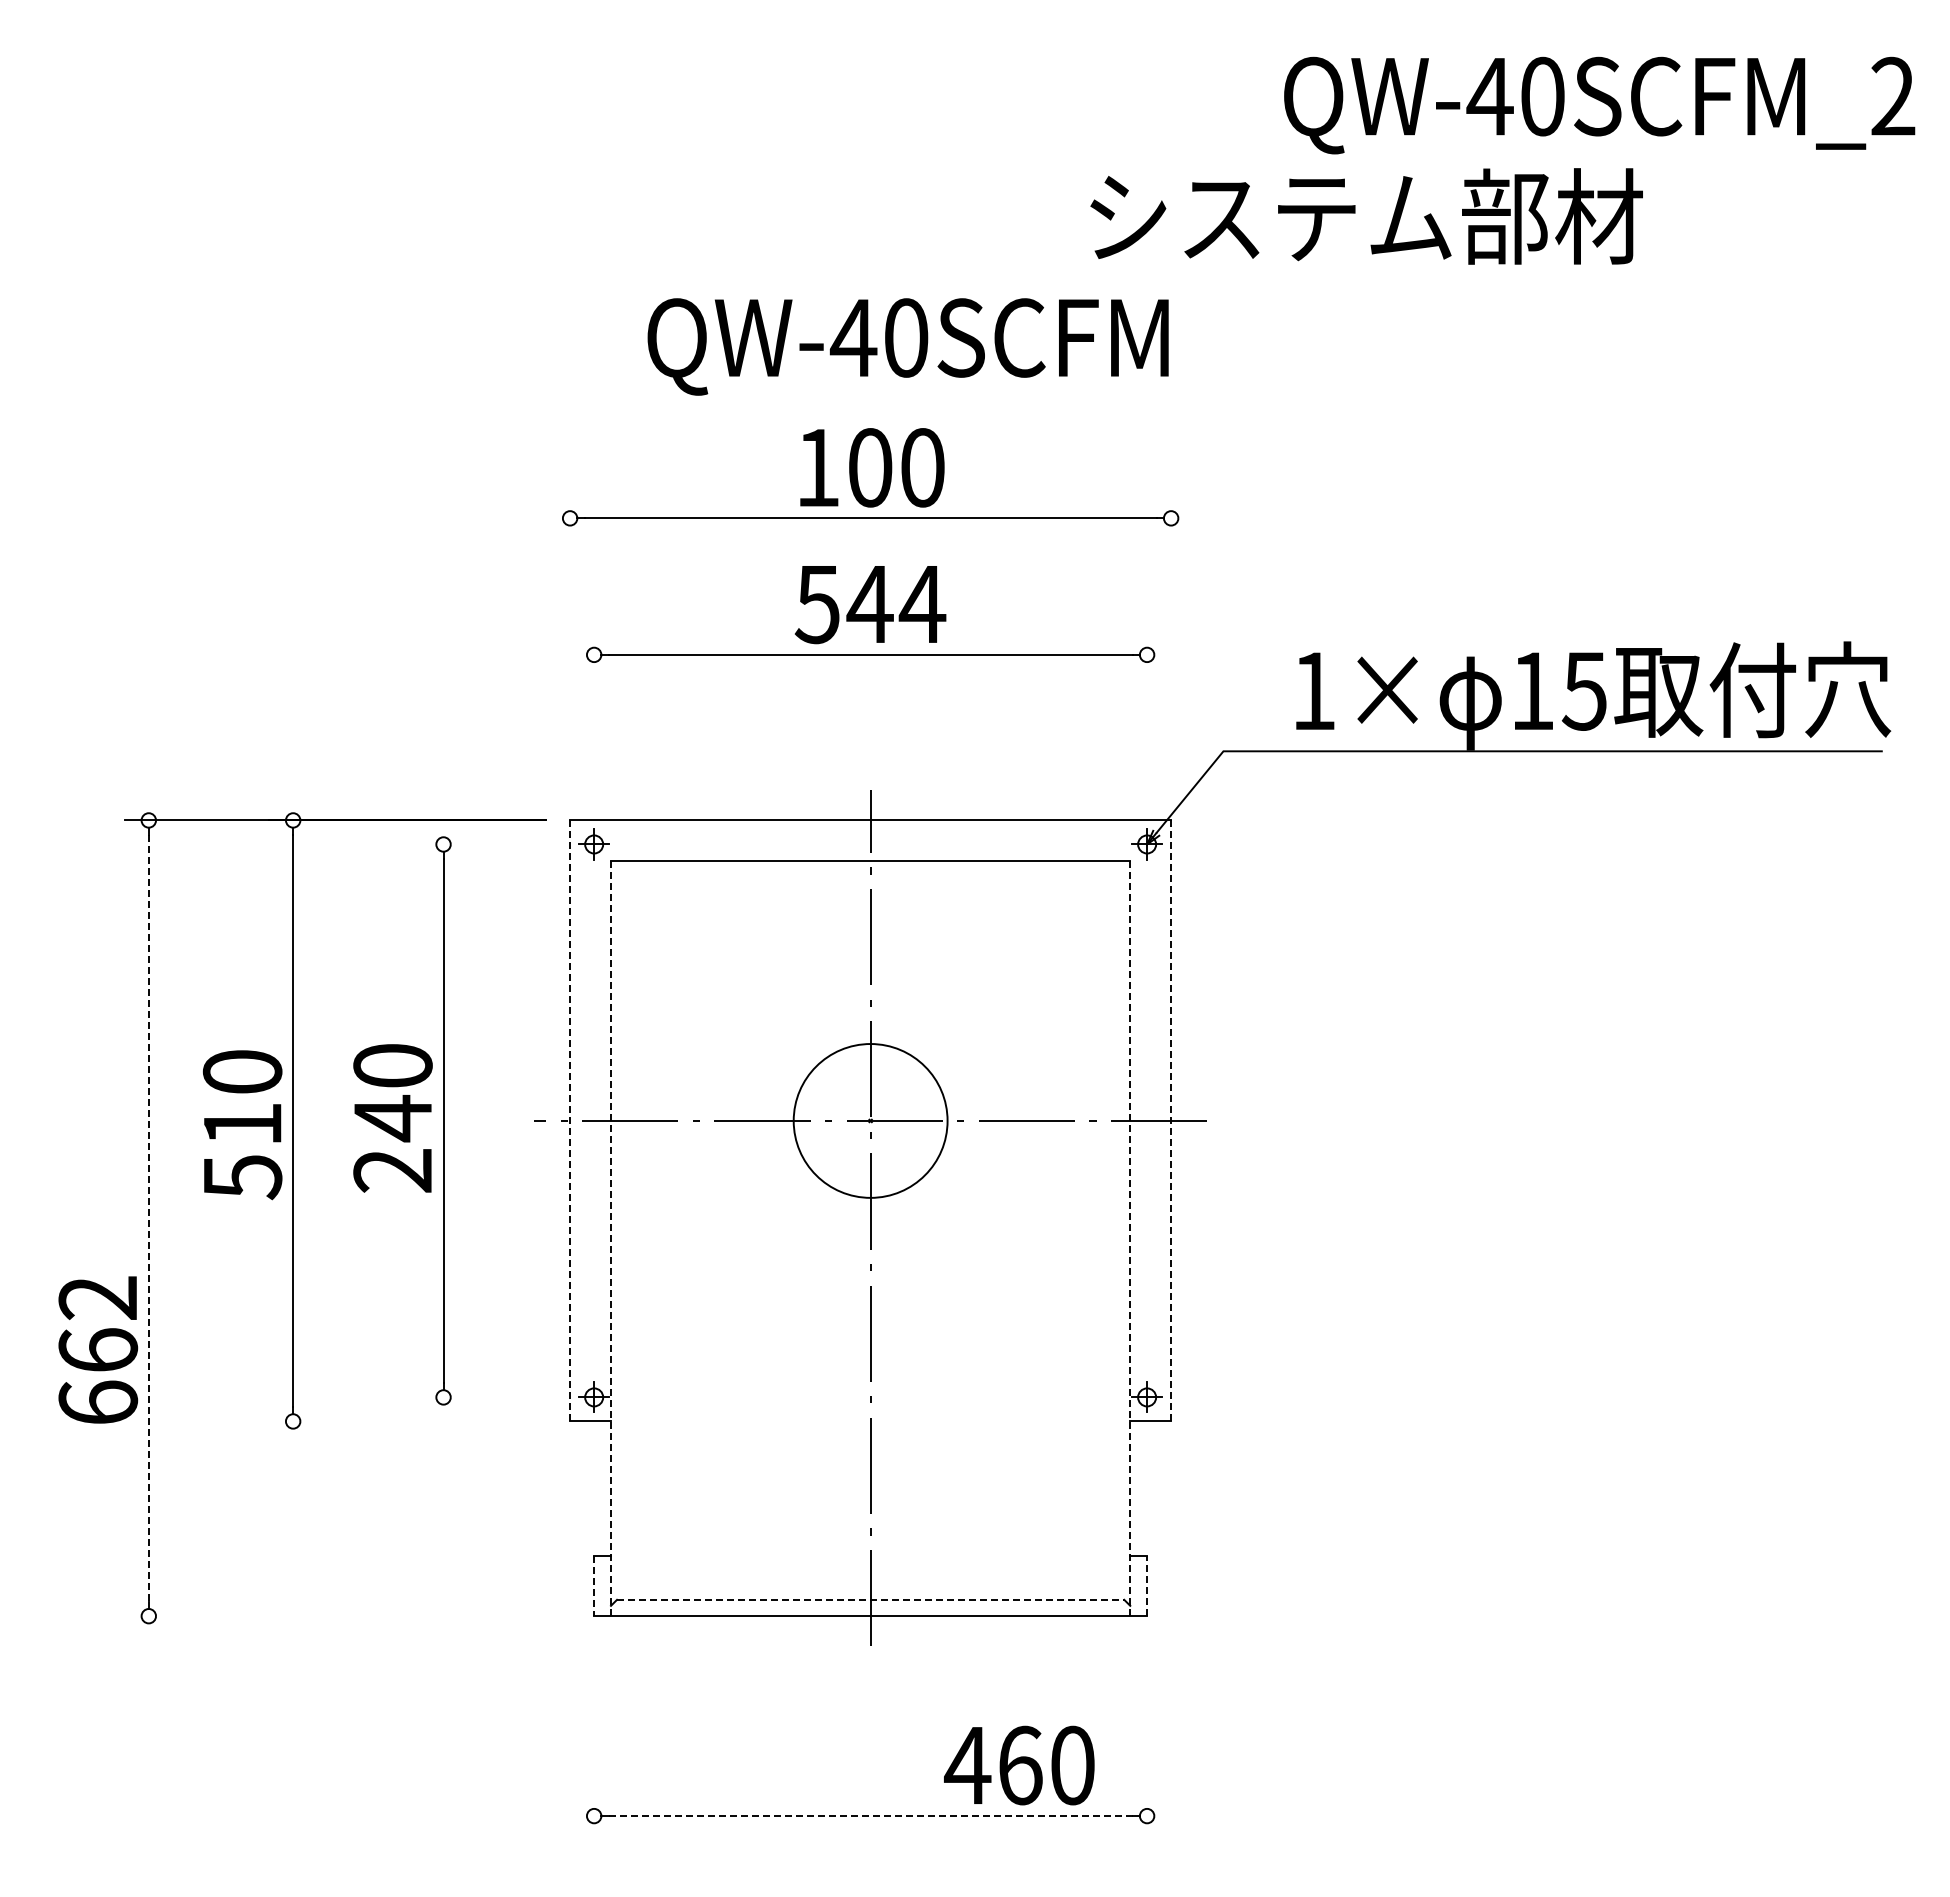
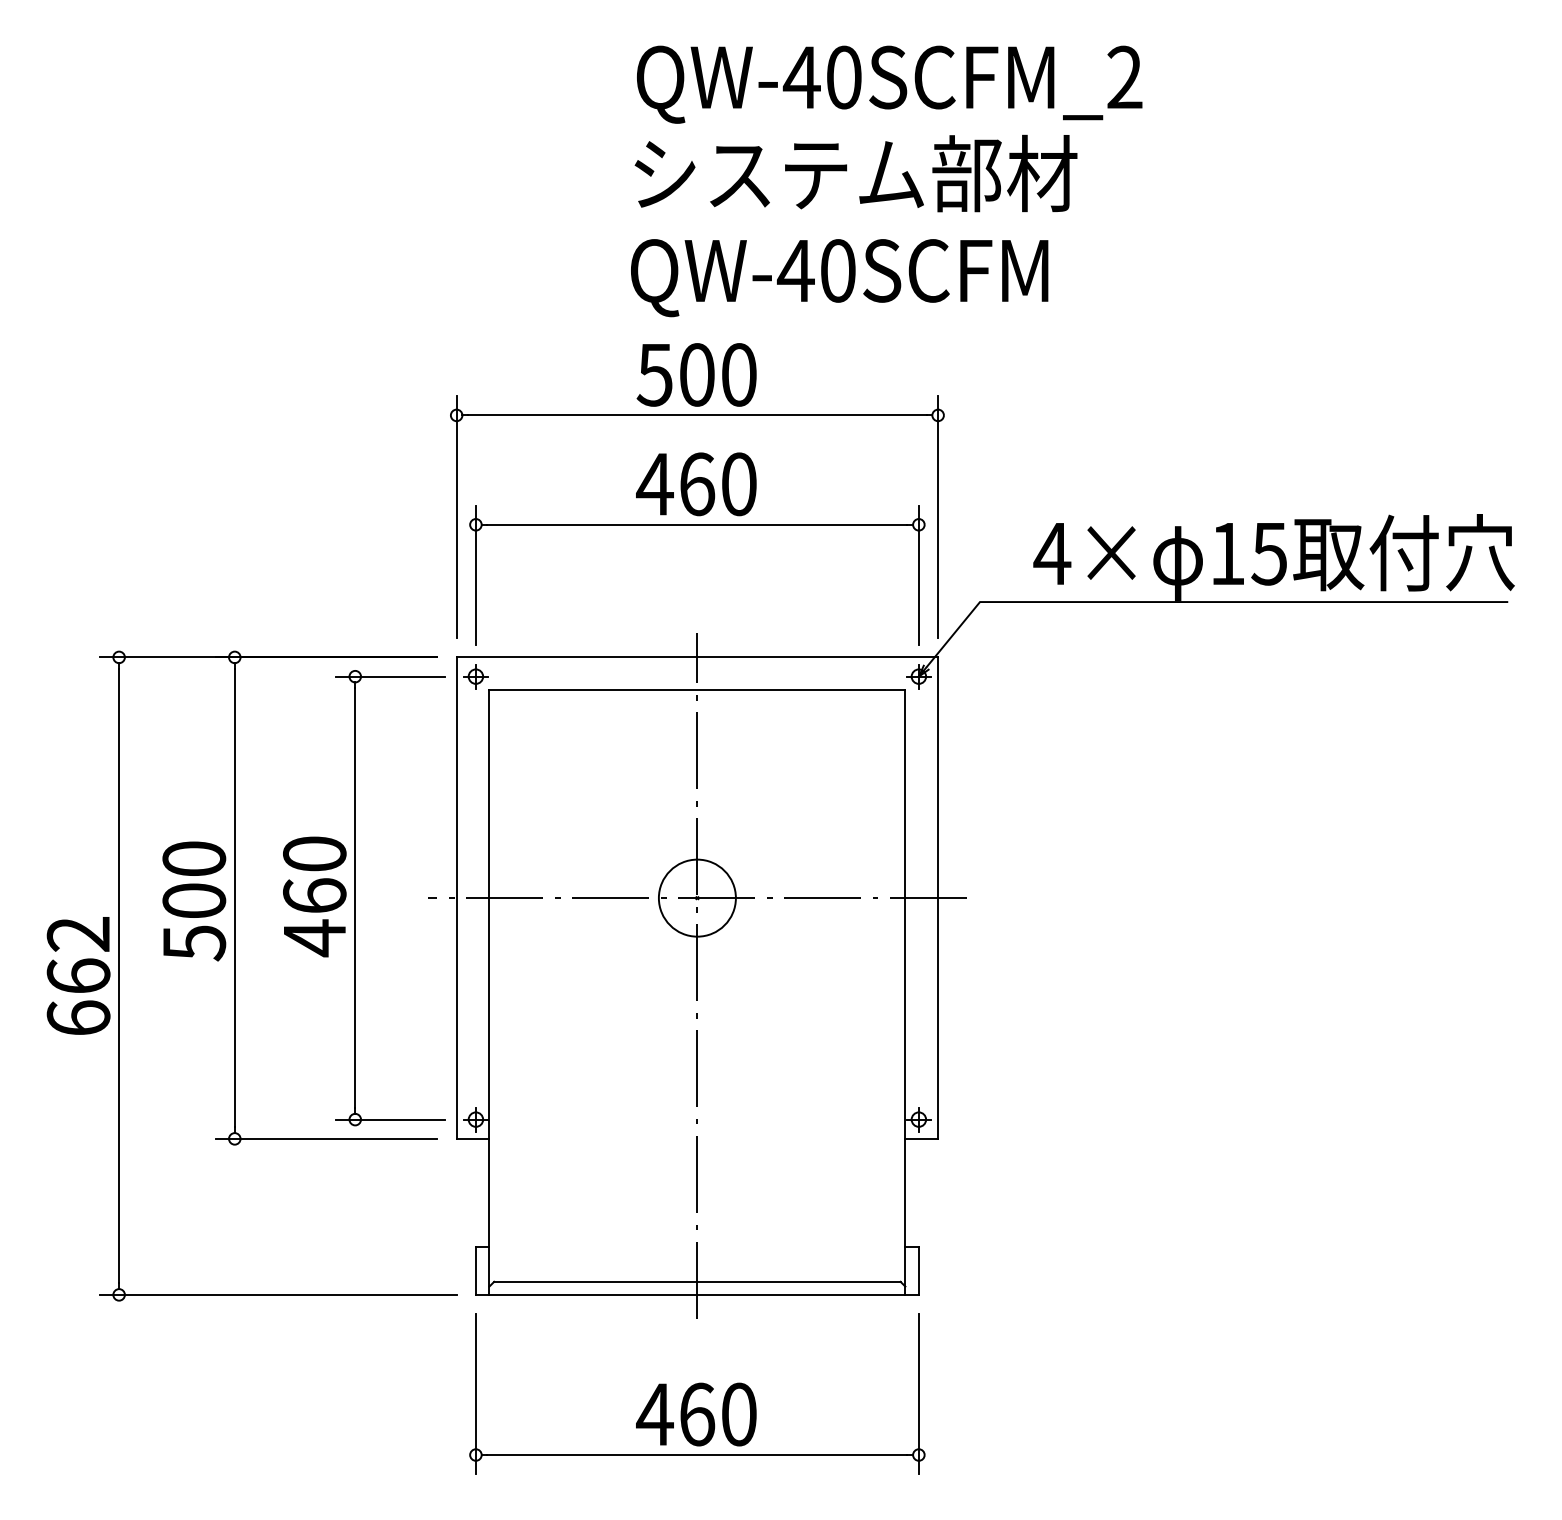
text: (1599, 105) -> (889, 84), moved
text: (1366, 216) -> (855, 173), moved
text: (907, 346) -> (839, 277), moved
text: (816, 468) -> (654, 375), 100 -> 500
text: (870, 604) -> (697, 484), 544 -> 460
line: (570, 645) -> (456, 517), added
line: (1171, 645) -> (938, 517), added
text: (1313, 690) -> (1052, 553), 1× -> 4×
line: (594, 717) -> (476, 574), added
line: (1147, 717) -> (919, 574), added
line: (487, 844) -> (390, 676), added
line: (570, 1120) -> (456, 897), dashed -> solid
circle: (870, 1120) -> (697, 897), size x0.62
line: (1171, 1120) -> (938, 897), dashed -> solid
text: (242, 1123) -> (194, 900), 510 -> 500
text: (392, 1144) -> (314, 917), 240 -> 460
line: (148, 1218) -> (118, 976), dashed -> solid
line: (1130, 1238) -> (905, 992), dashed -> solid
line: (611, 1239) -> (489, 993), dashed -> solid
text: (98, 1349) -> (78, 975), moved
line: (487, 1397) -> (390, 1119), added
line: (407, 1421) -> (326, 1138), added
line: (1147, 1585) -> (919, 1270), dashed -> solid
line: (594, 1586) -> (476, 1271), dashed -> solid
line: (870, 1599) -> (697, 1281), dashed -> solid
line: (347, 1616) -> (278, 1295), added
line: (594, 1740) -> (476, 1394), added
line: (1147, 1740) -> (919, 1394), added
text: (1019, 1765) -> (696, 1414), moved
line: (871, 1816) -> (698, 1455), dashed -> solid

